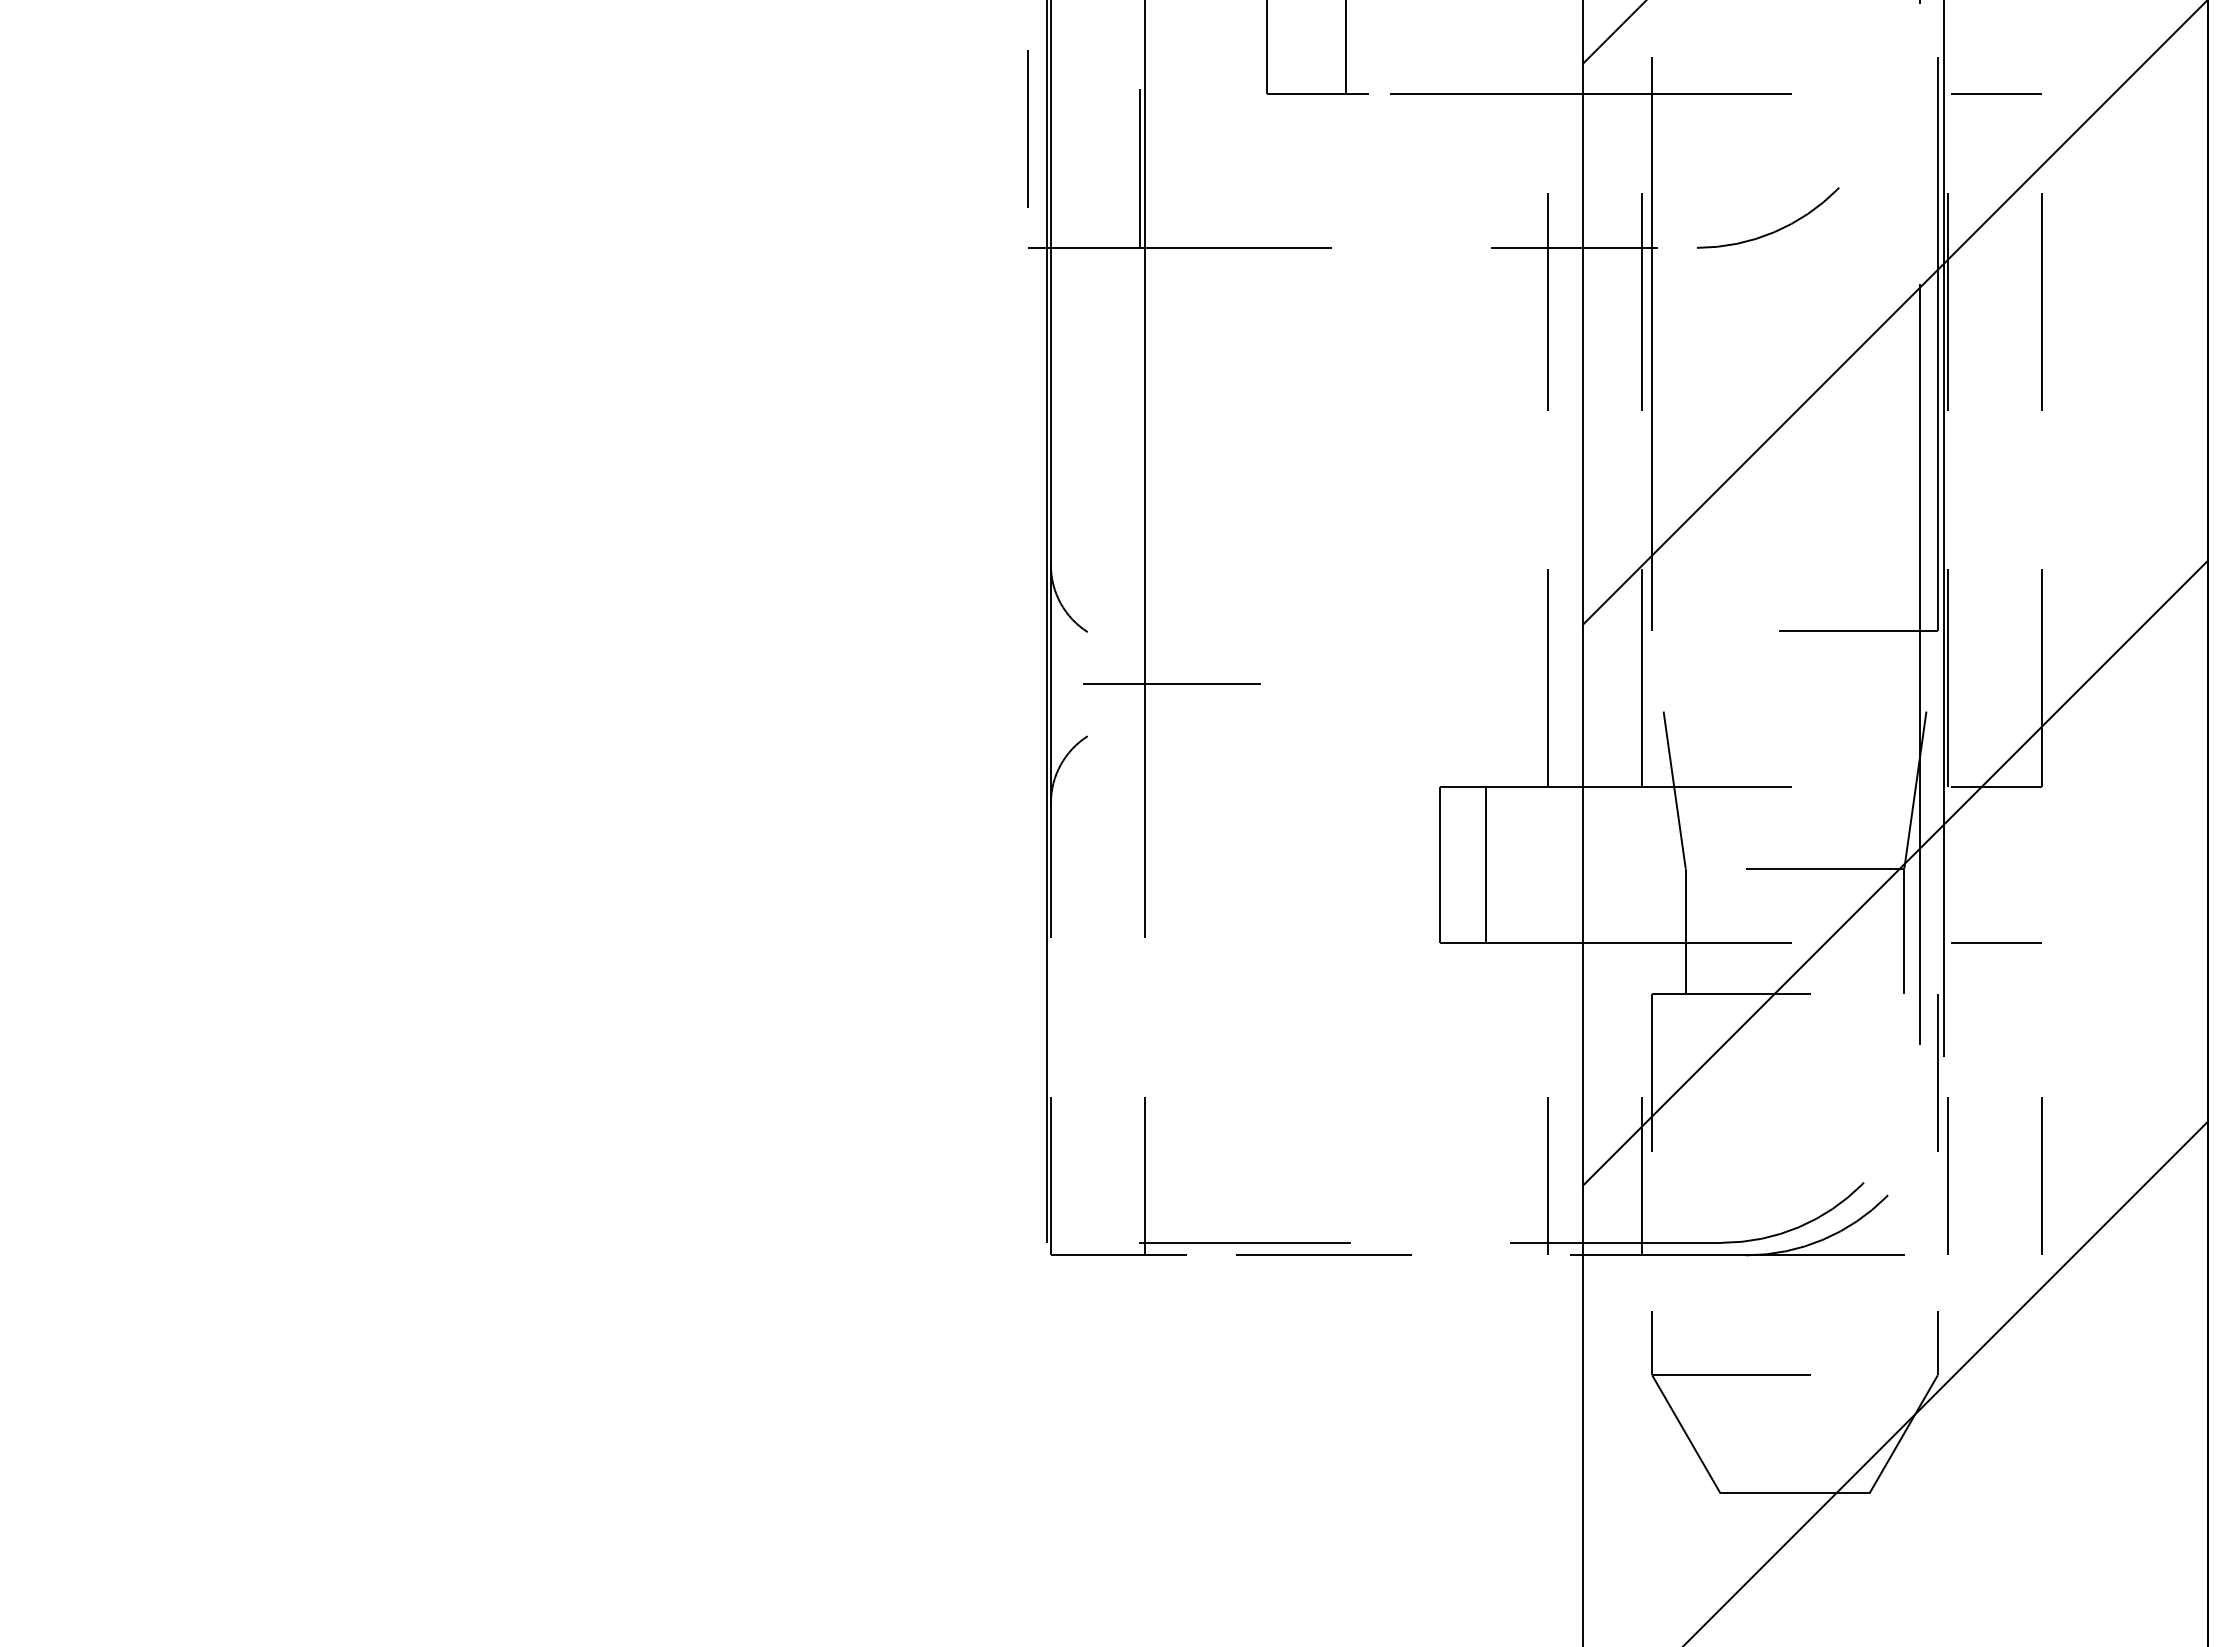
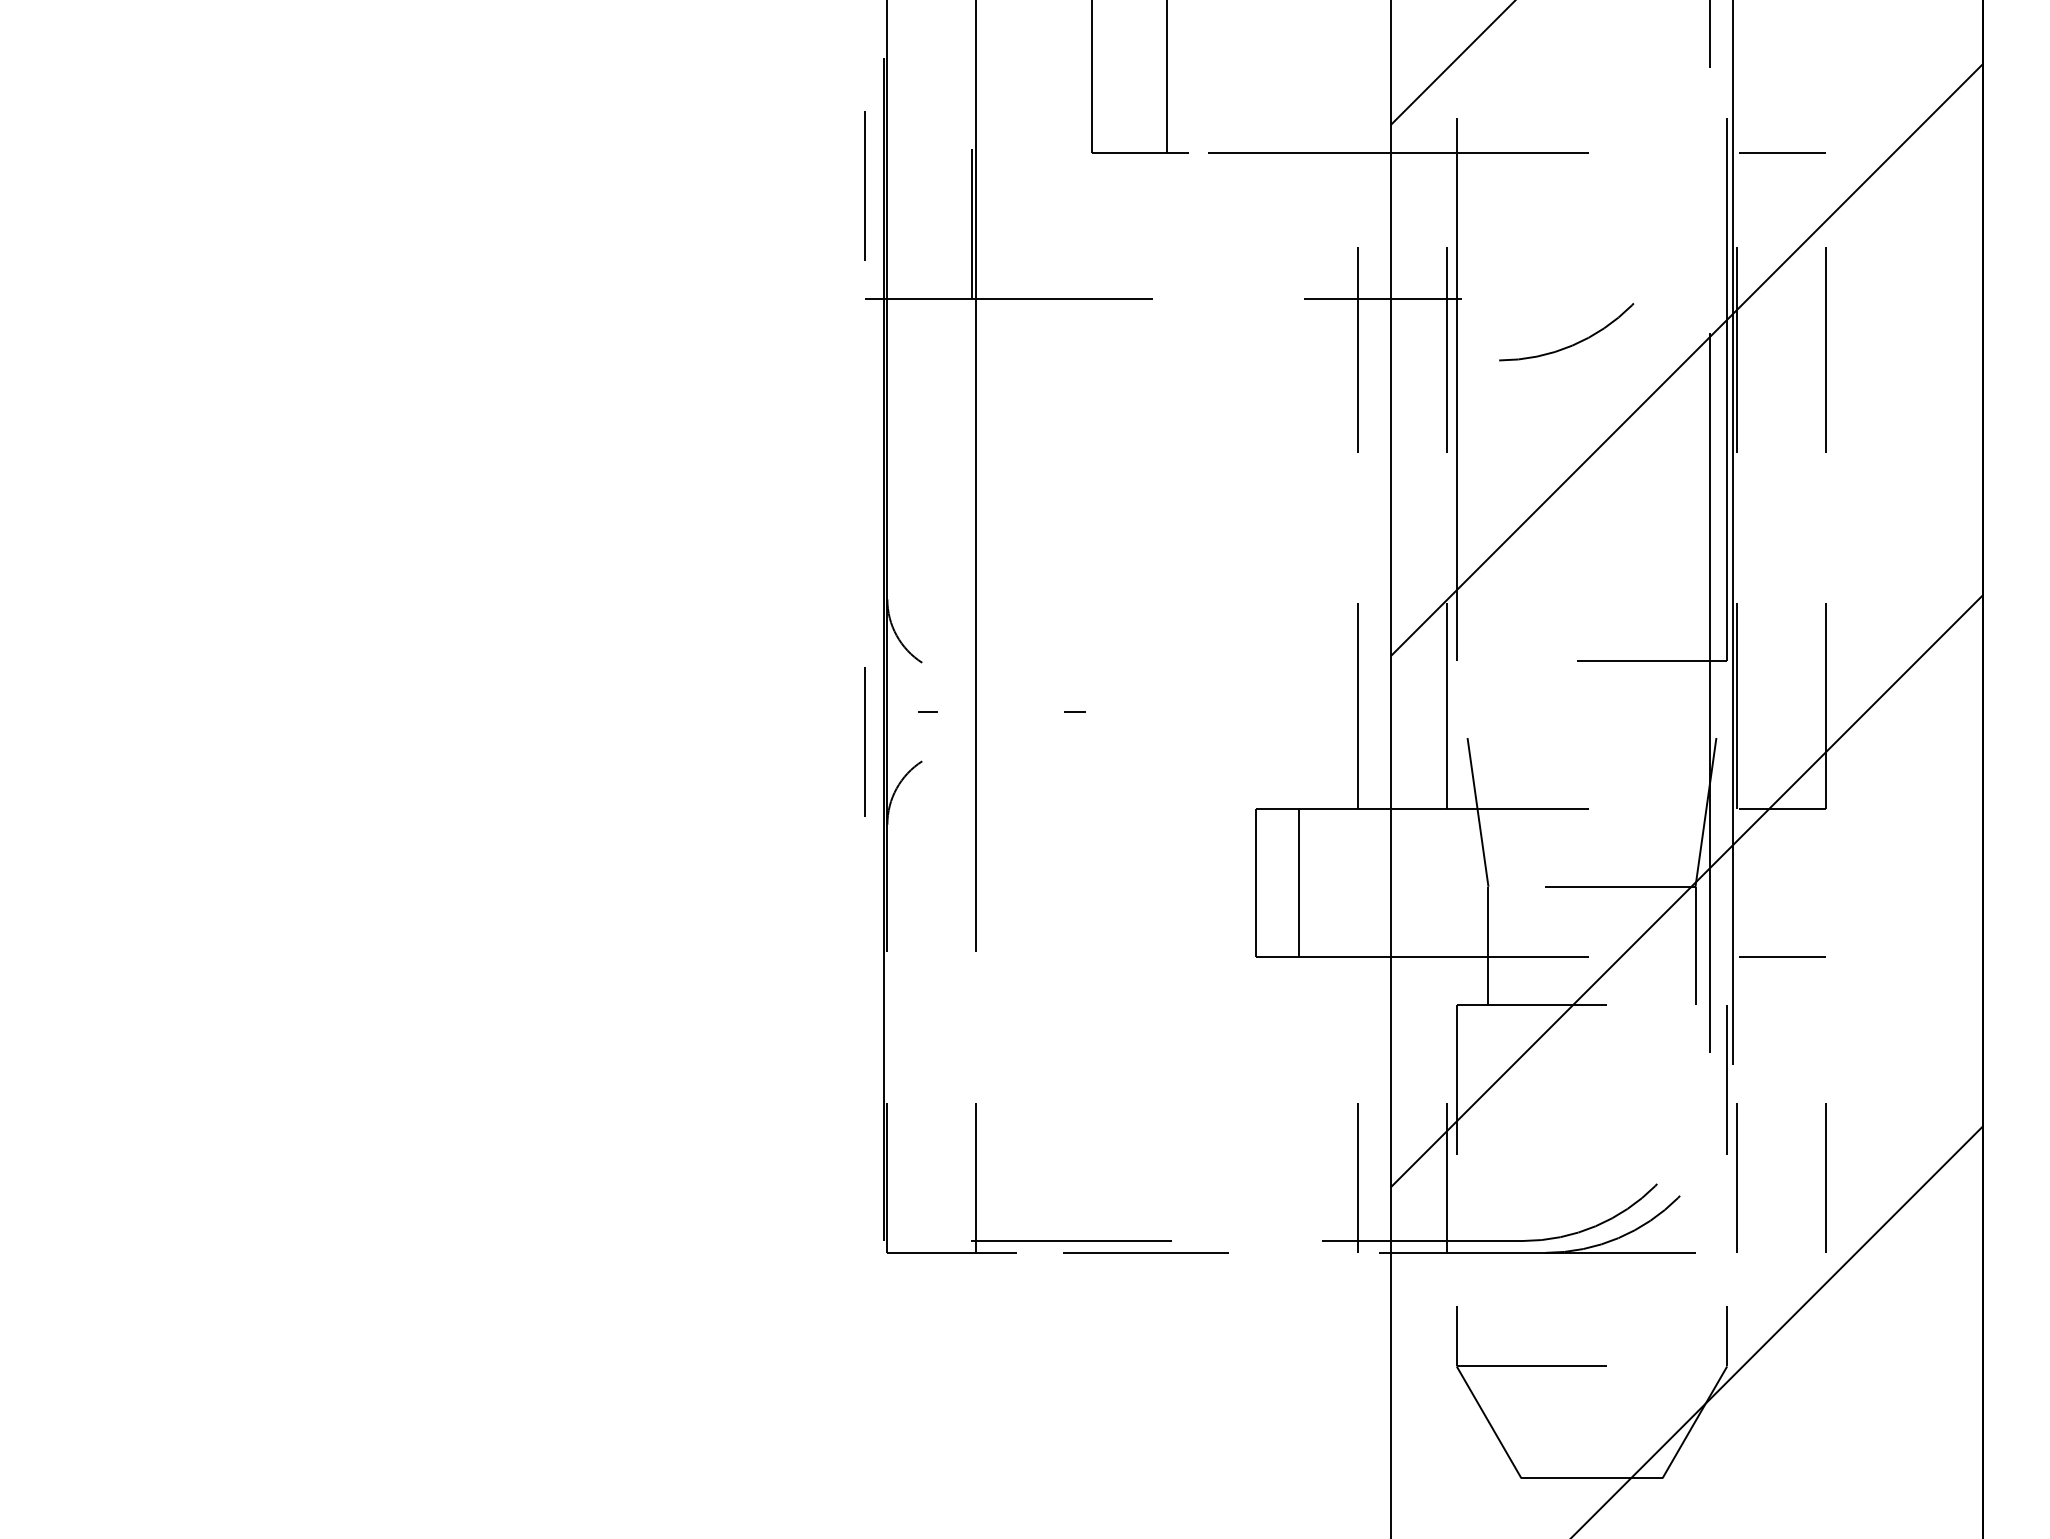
arc: (1772, 231) -> (1570, 344), moved
line: (1170, 684) -> (1000, 712), removed
line: (1027, 715) -> (865, 741), added

